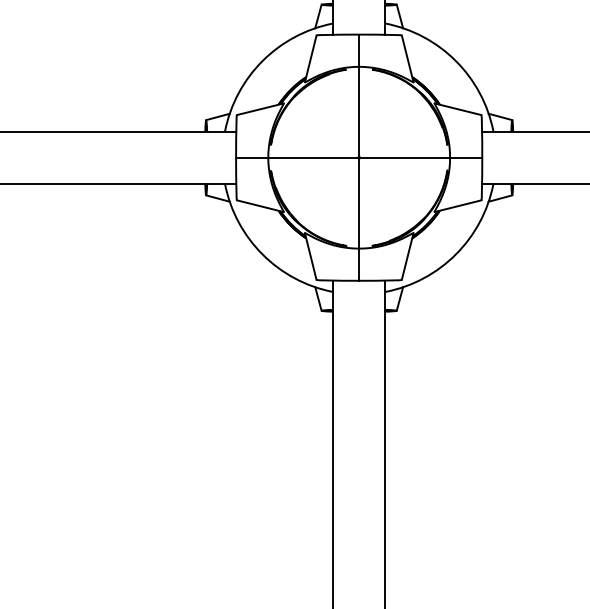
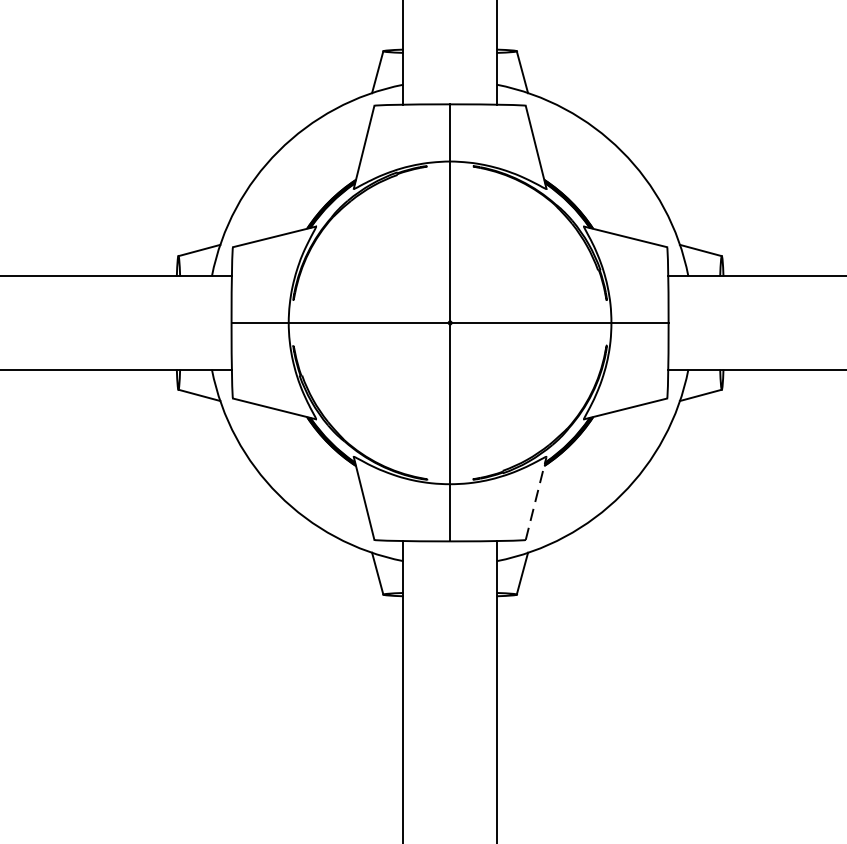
line: (407, 256) -> (535, 498), solid -> dashed

